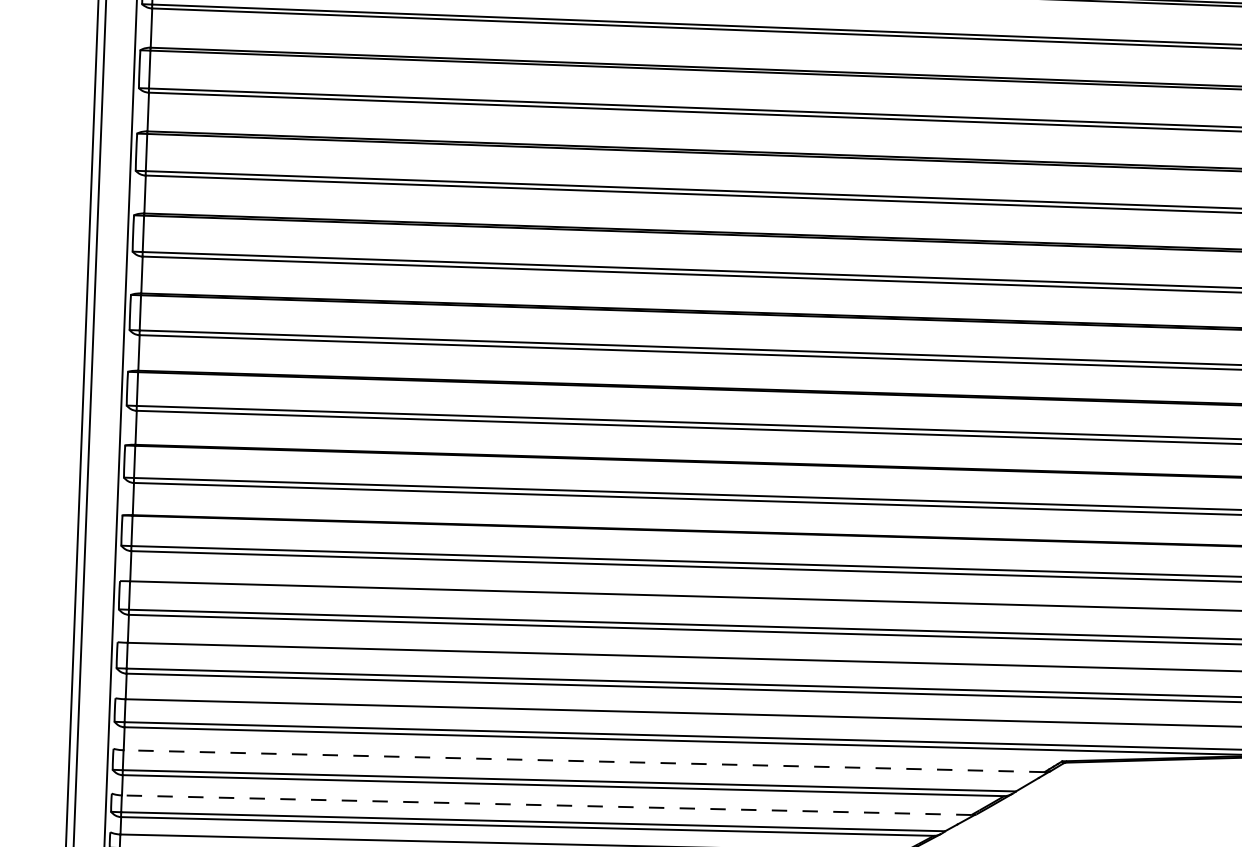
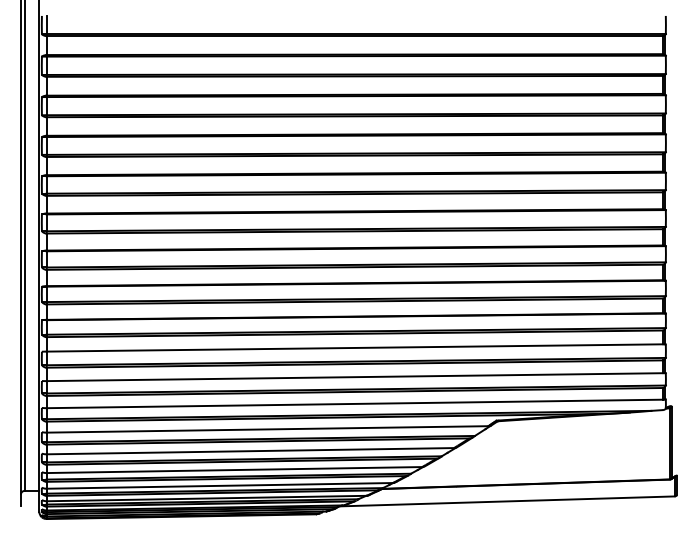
line: (584, 761) -> (267, 429), dashed -> solid
line: (546, 805) -> (250, 451), dashed -> solid

